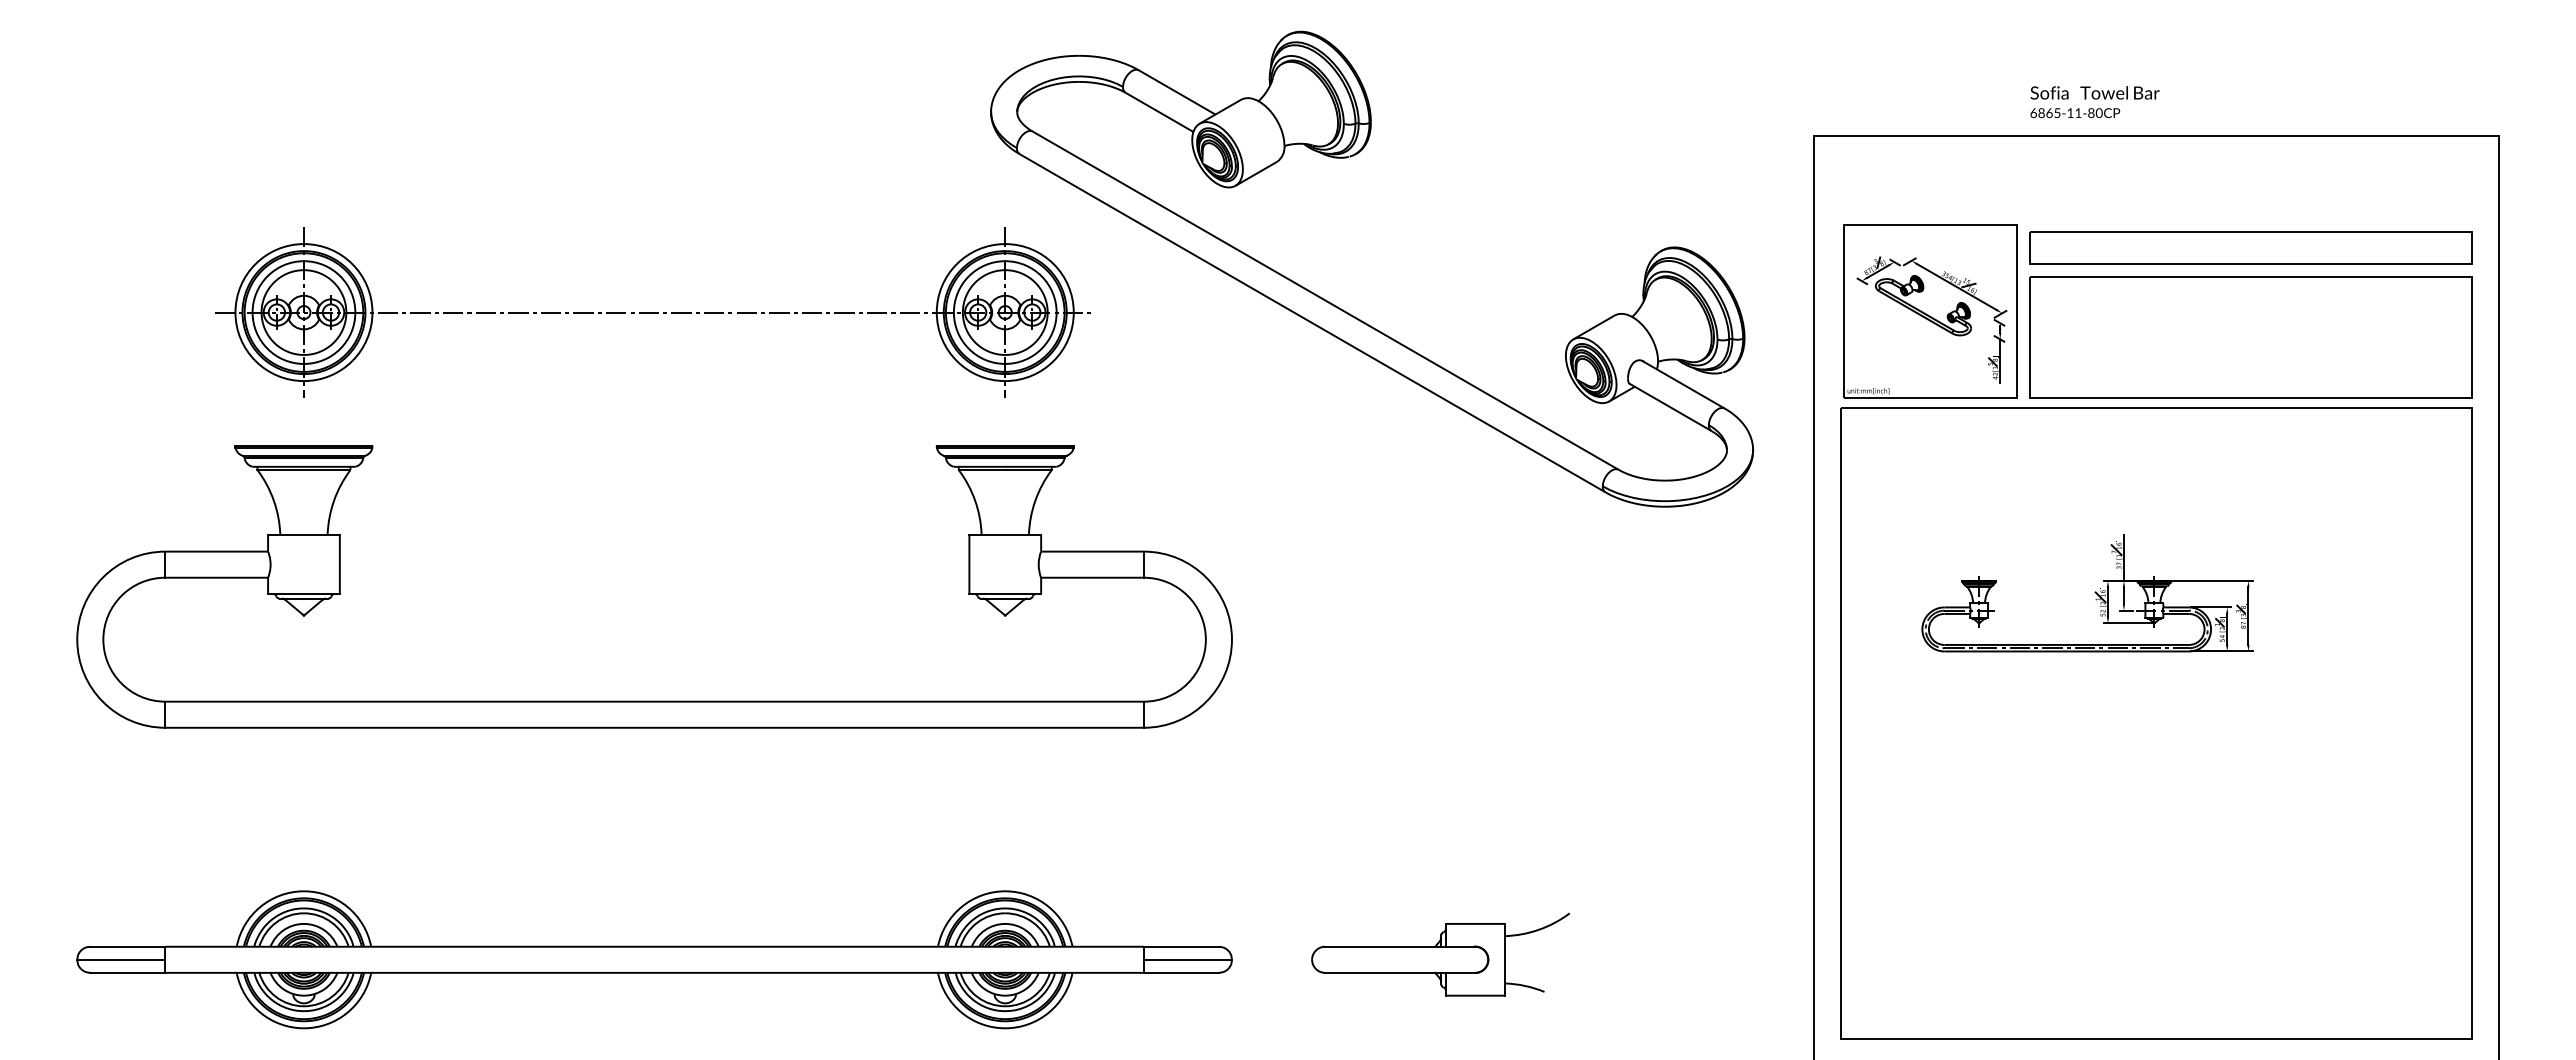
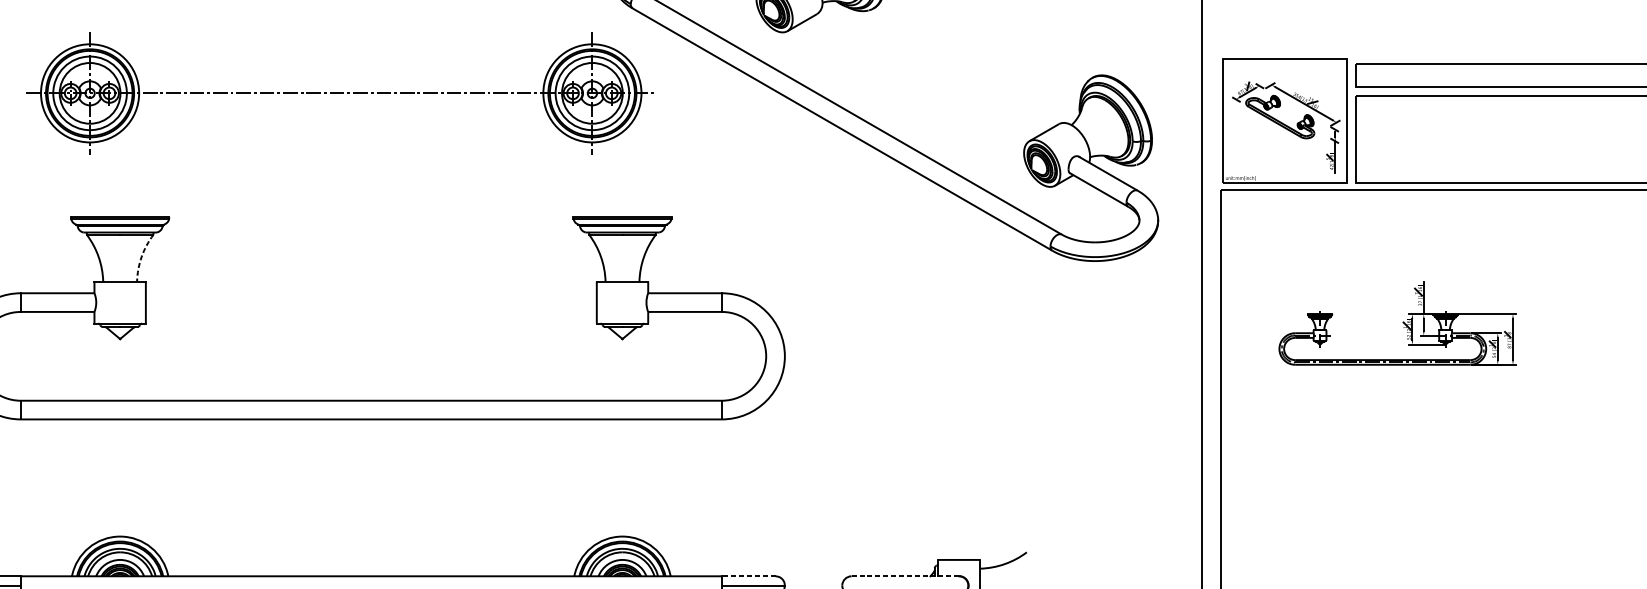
part: (652, 312) -> (339, 93), moved
arc: (333, 500) -> (141, 256), solid -> dashed
line: (1181, 946) -> (748, 576), solid -> dashed
line: (1399, 946) -> (904, 576), solid -> dashed

